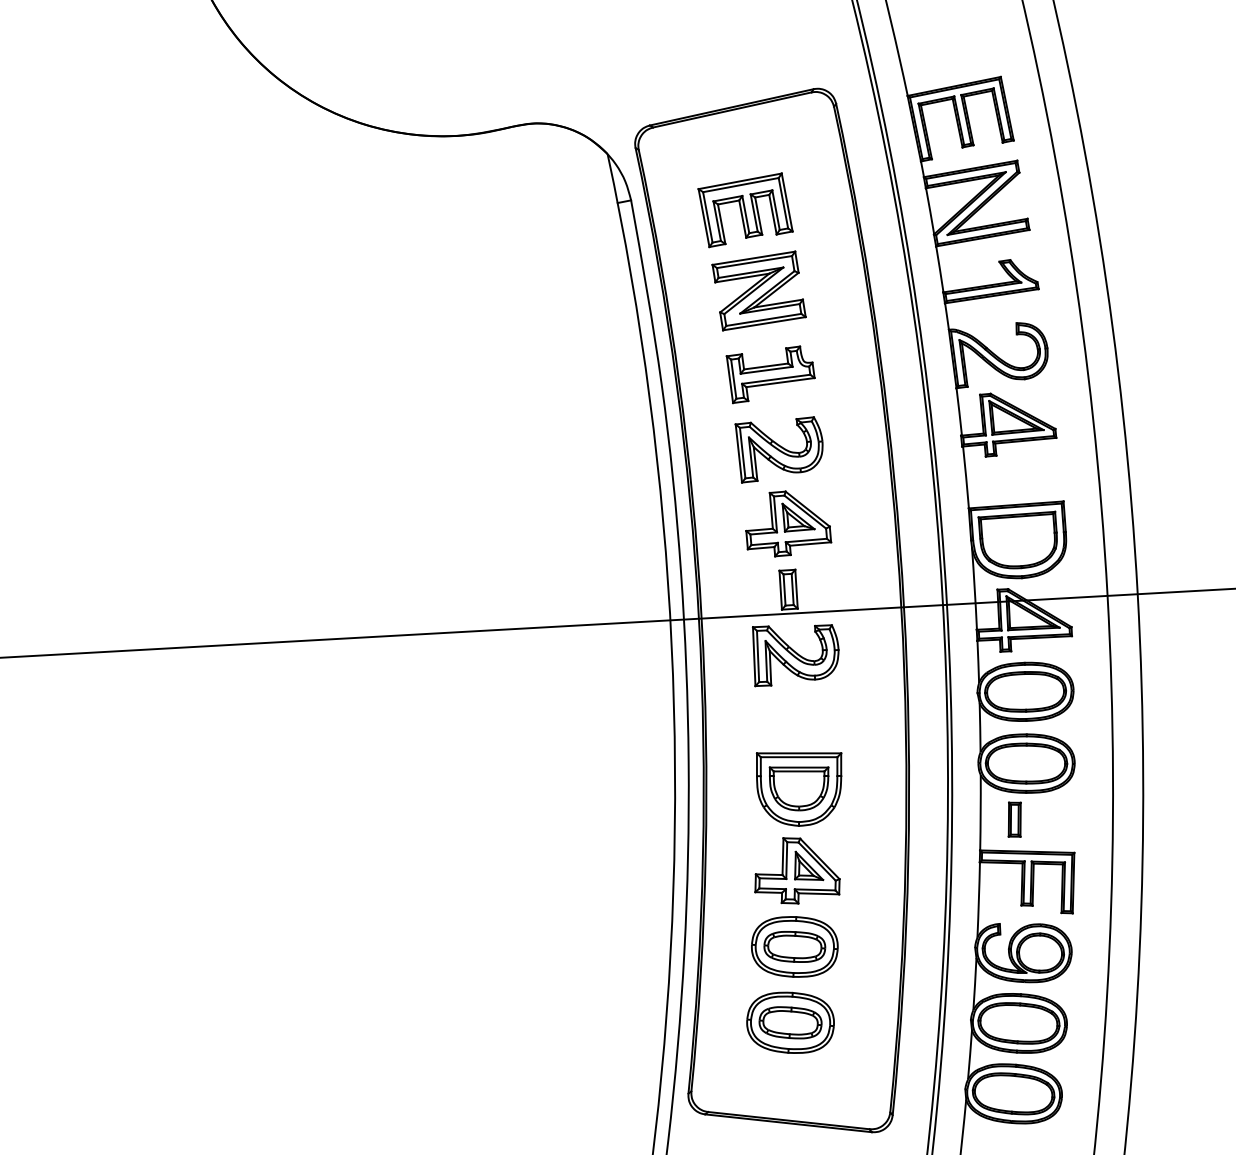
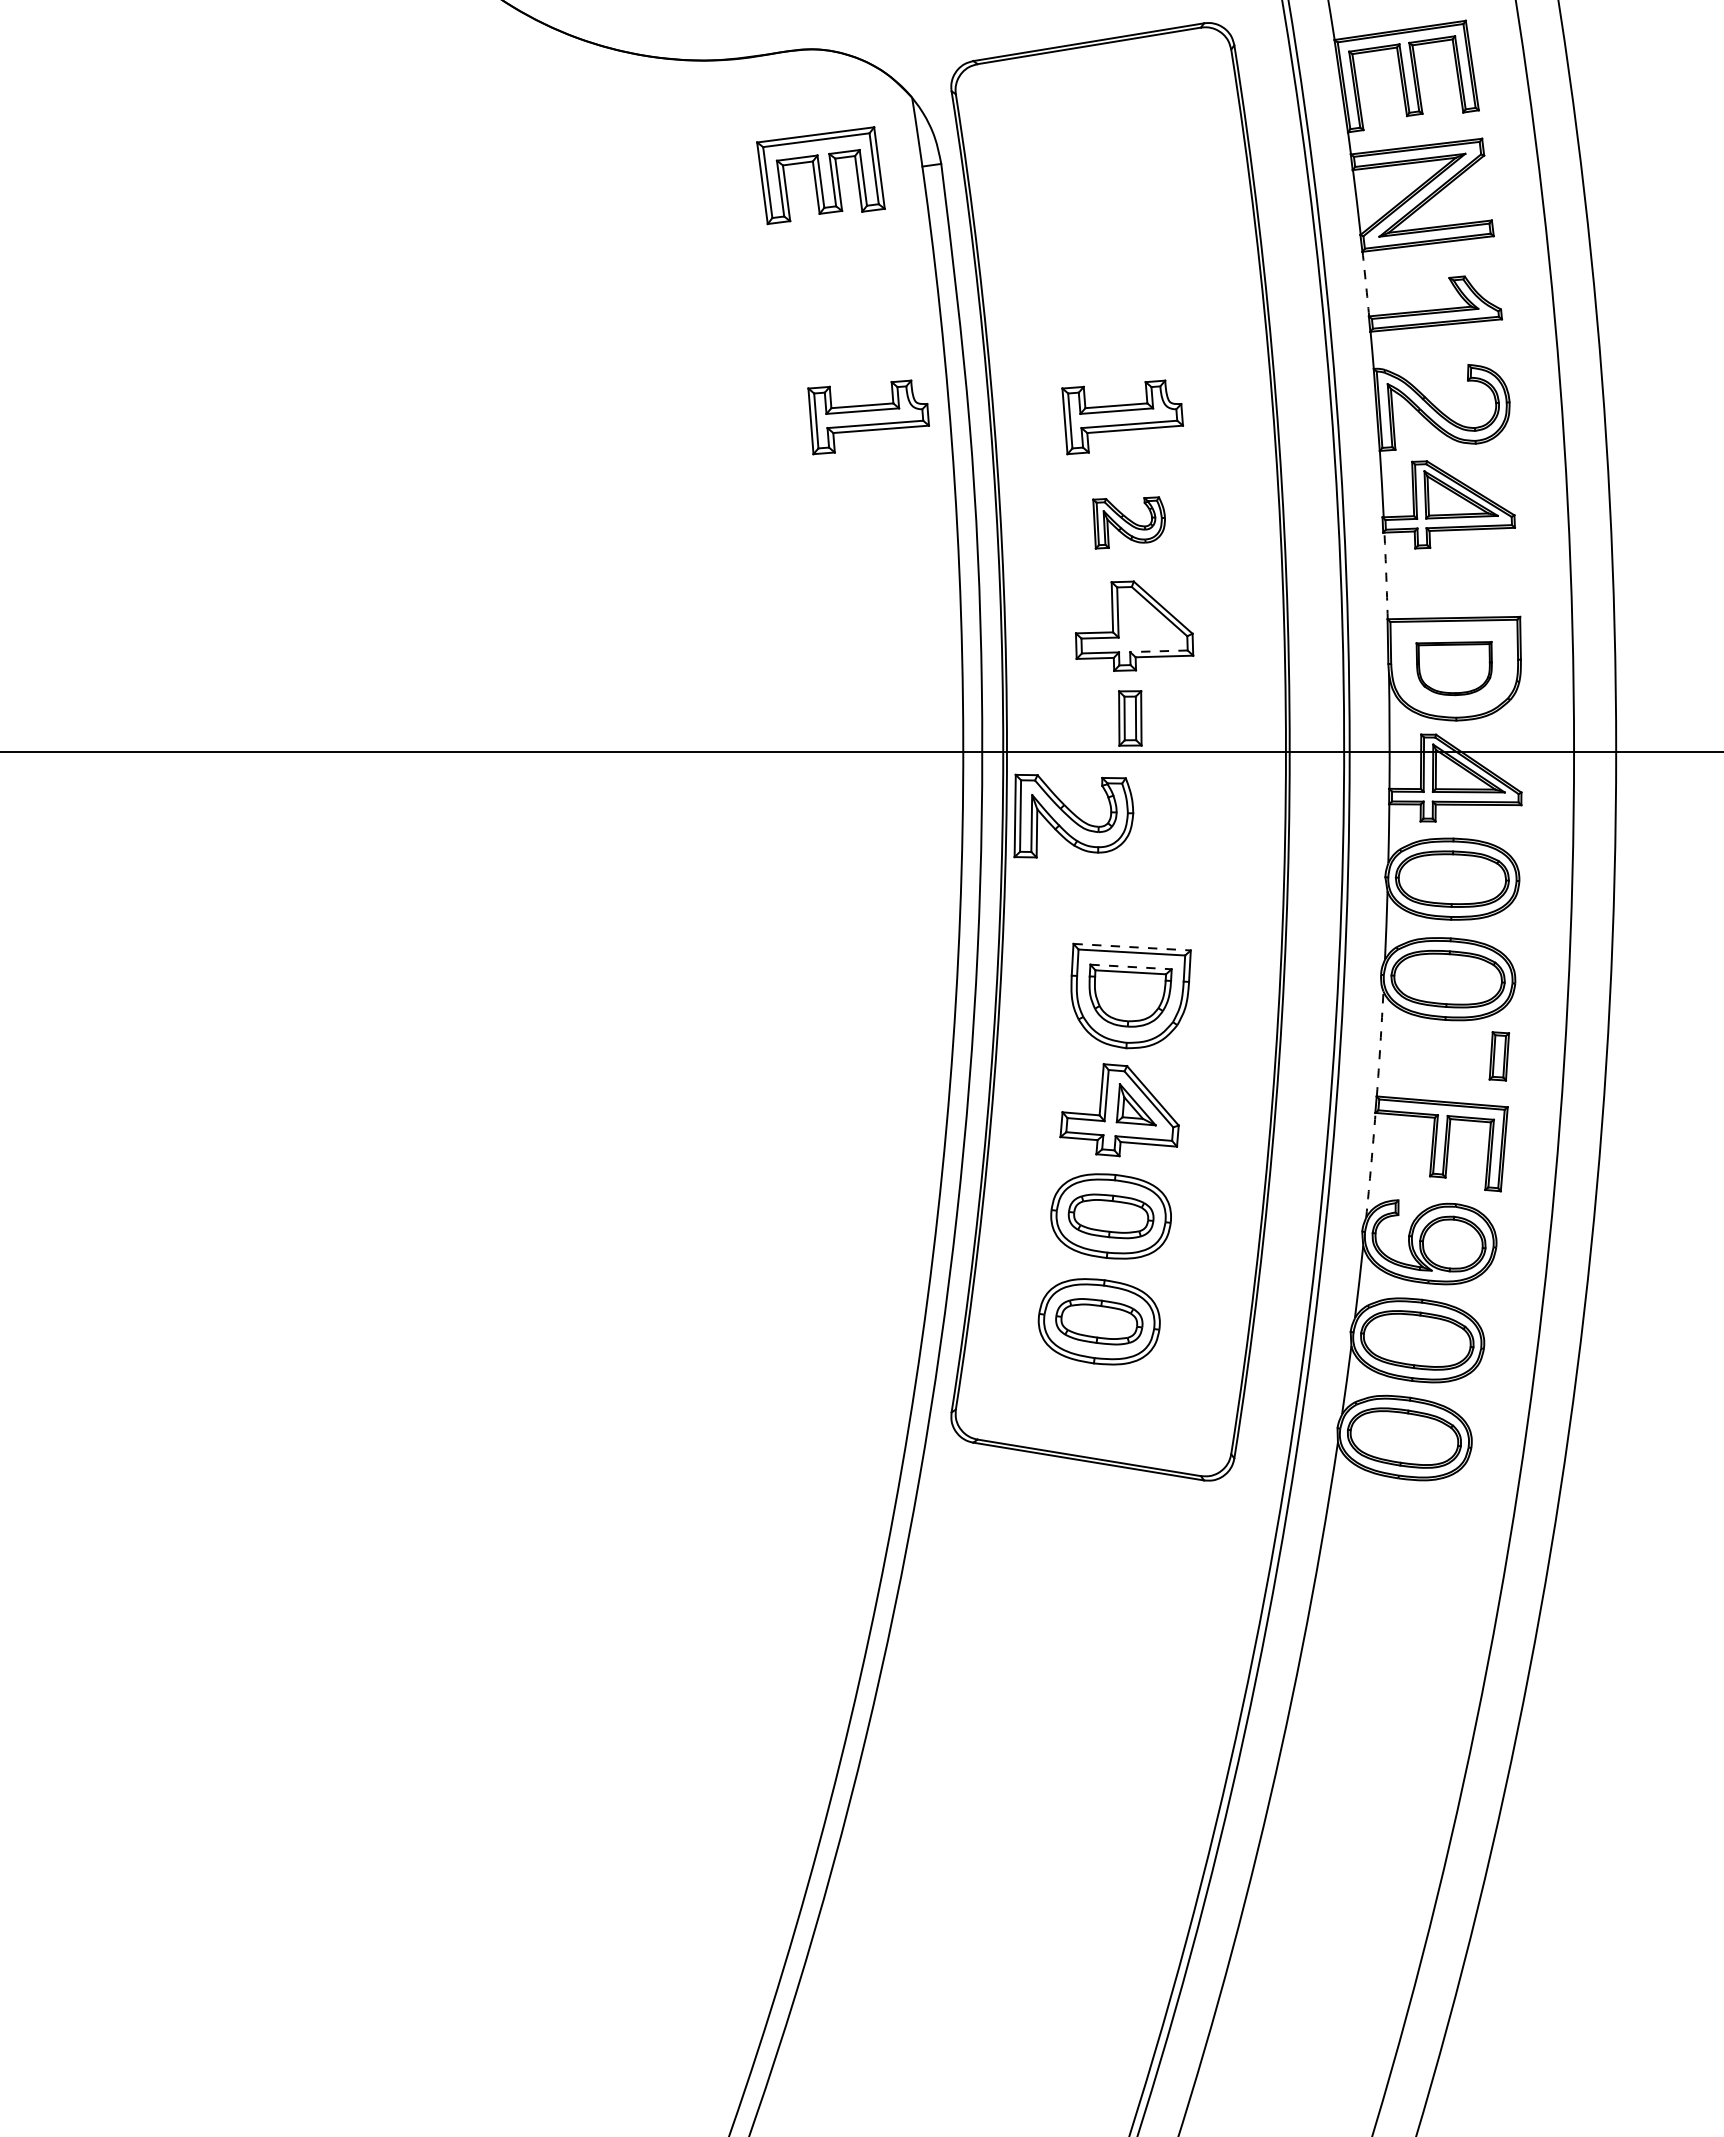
part: (745, 210) -> (820, 175), moved
arc: (939, 269) -> (1365, 284), solid -> dashed
part: (759, 291) -> (1112, 300), removed
part: (589, 384) -> (868, 417), added
part: (779, 449) -> (1128, 522), size x0.6
arc: (966, 477) -> (1386, 575), solid -> dashed
part: (798, 516) -> (1149, 617), removed
line: (806, 540) -> (1158, 651), solid -> dashed
part: (1017, 541) -> (1453, 668), size x0.7
part: (795, 653) -> (1073, 815), moved
line: (799, 753) -> (1132, 947), solid -> dashed
line: (799, 767) -> (1131, 966), solid -> dashed
arc: (980, 812) -> (1380, 1043), solid -> dashed
part: (1014, 819) -> (1499, 1056), moved
arc: (979, 900) -> (1371, 1165), solid -> dashed

